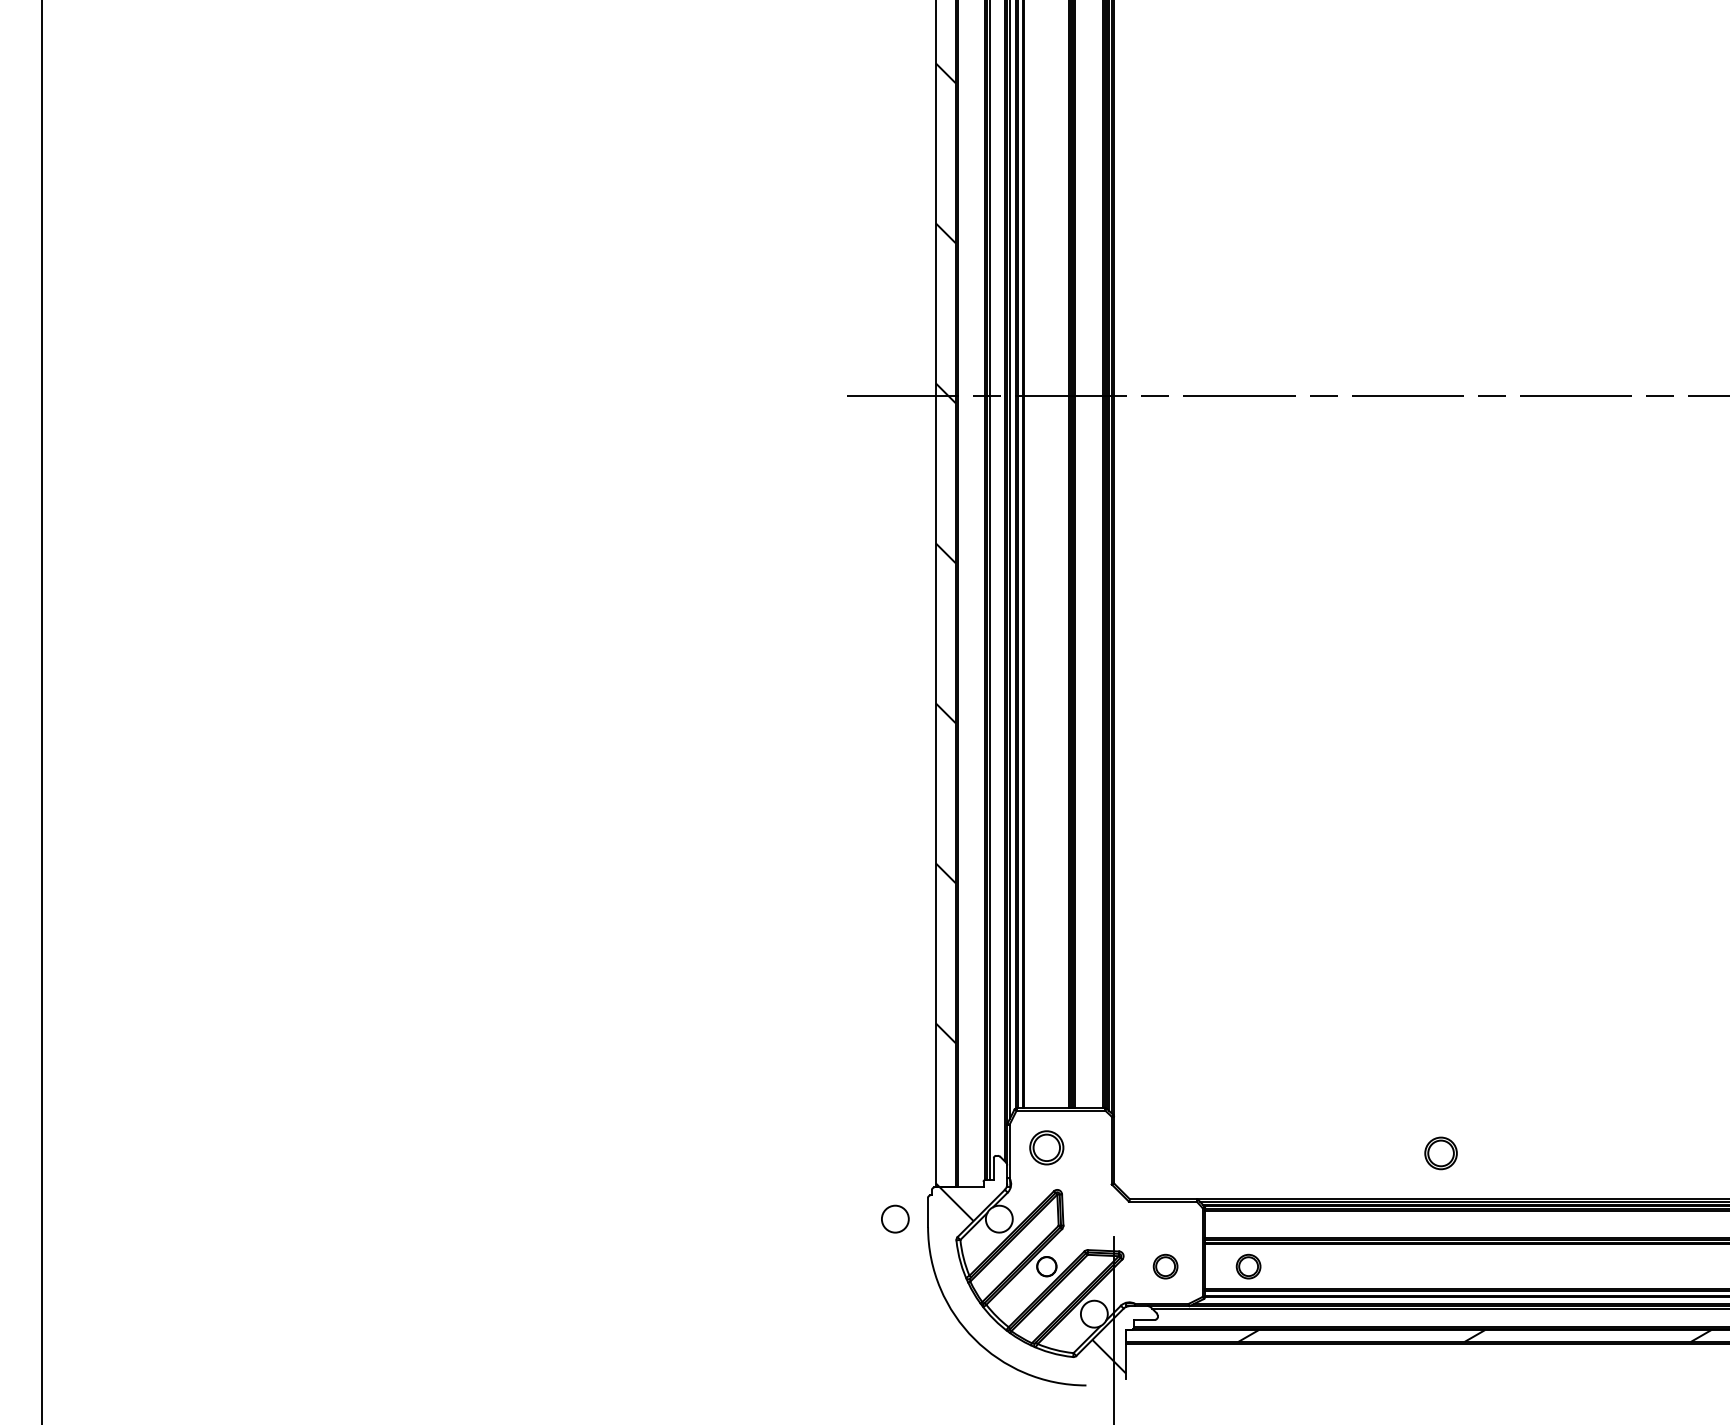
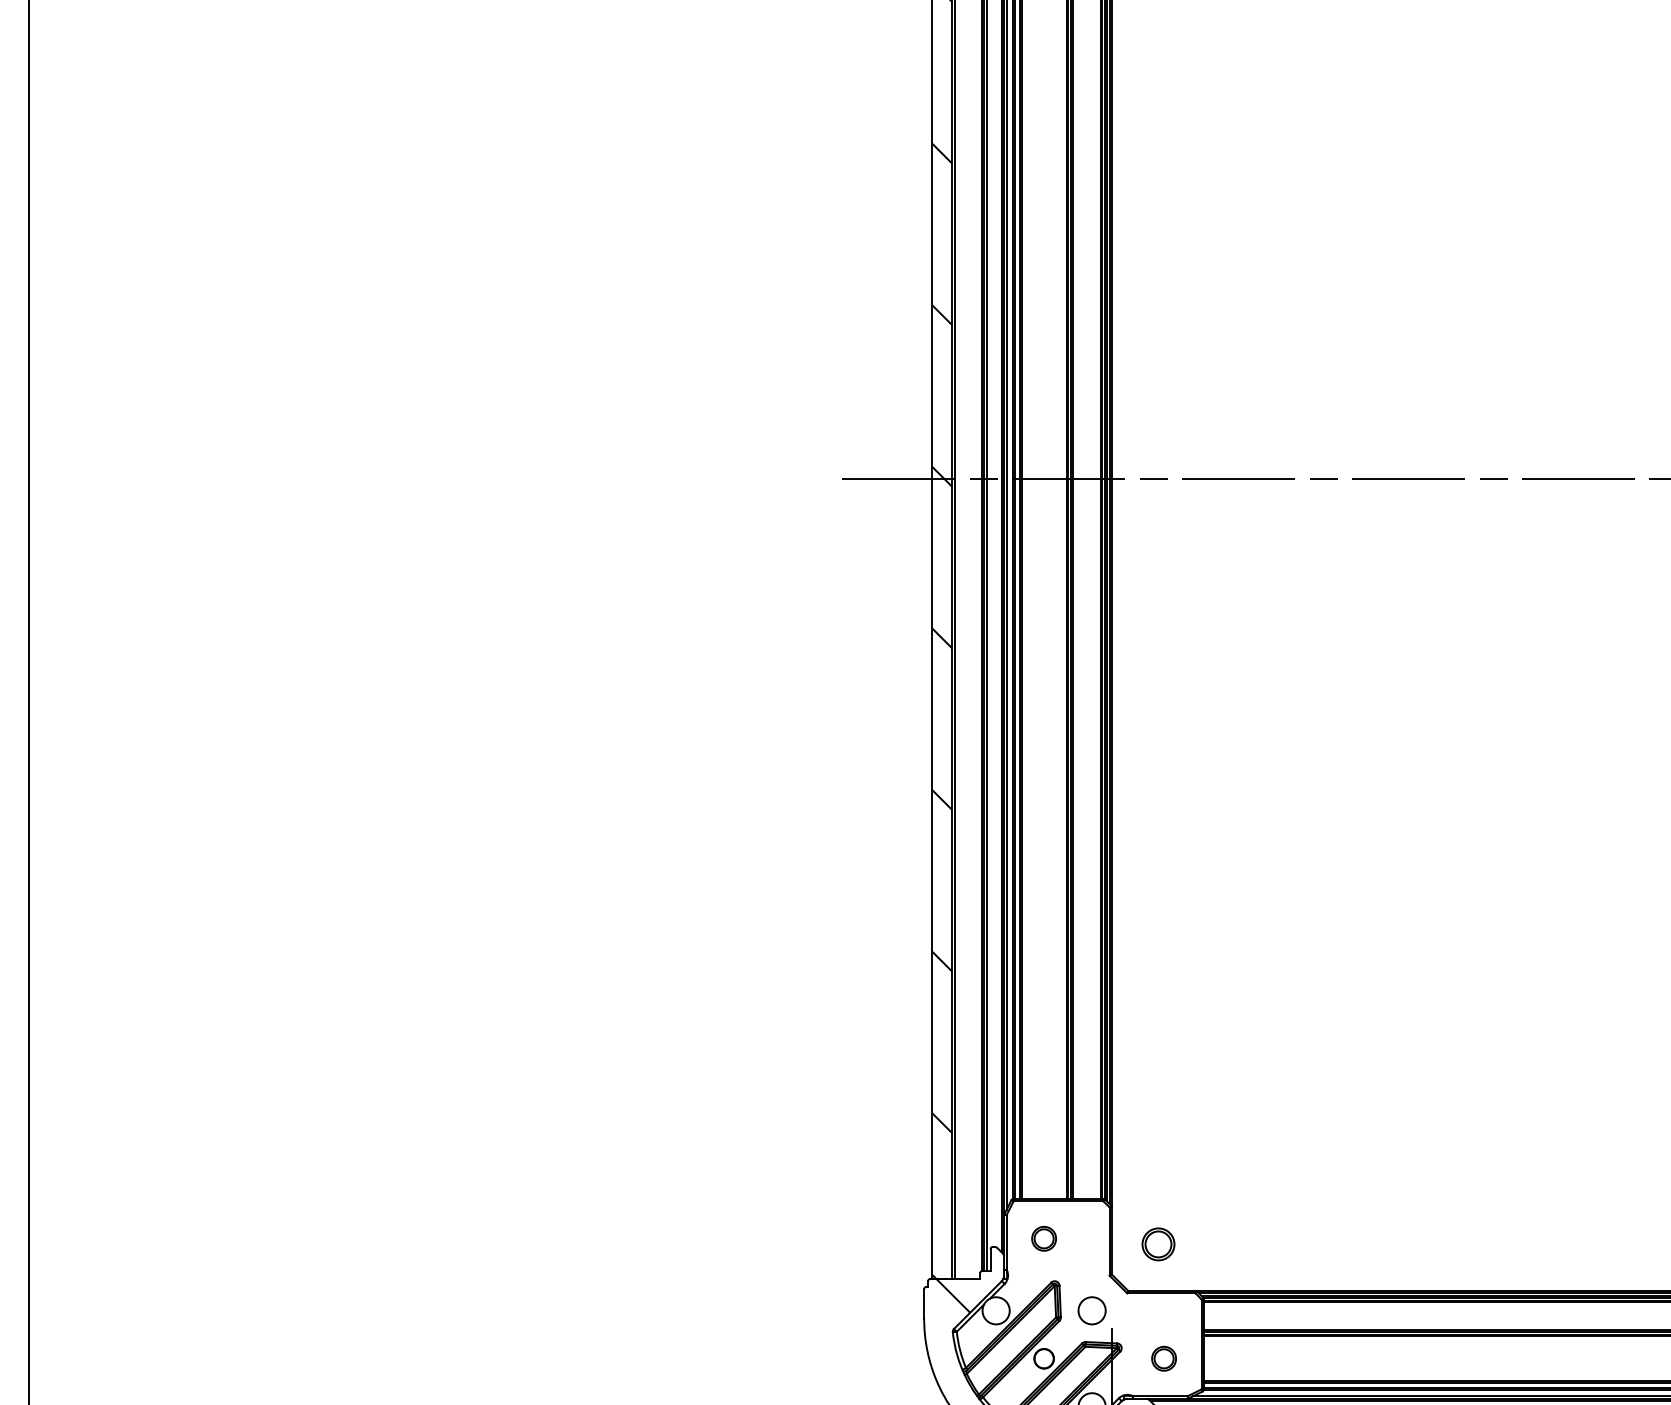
part: (1046, 1147) -> (1043, 1238), size x0.71
part: (1440, 1153) -> (1157, 1244), moved
circle: (895, 1218) -> (1092, 1310), moved
part: (1248, 1266) -> (1247, 1358), removed

